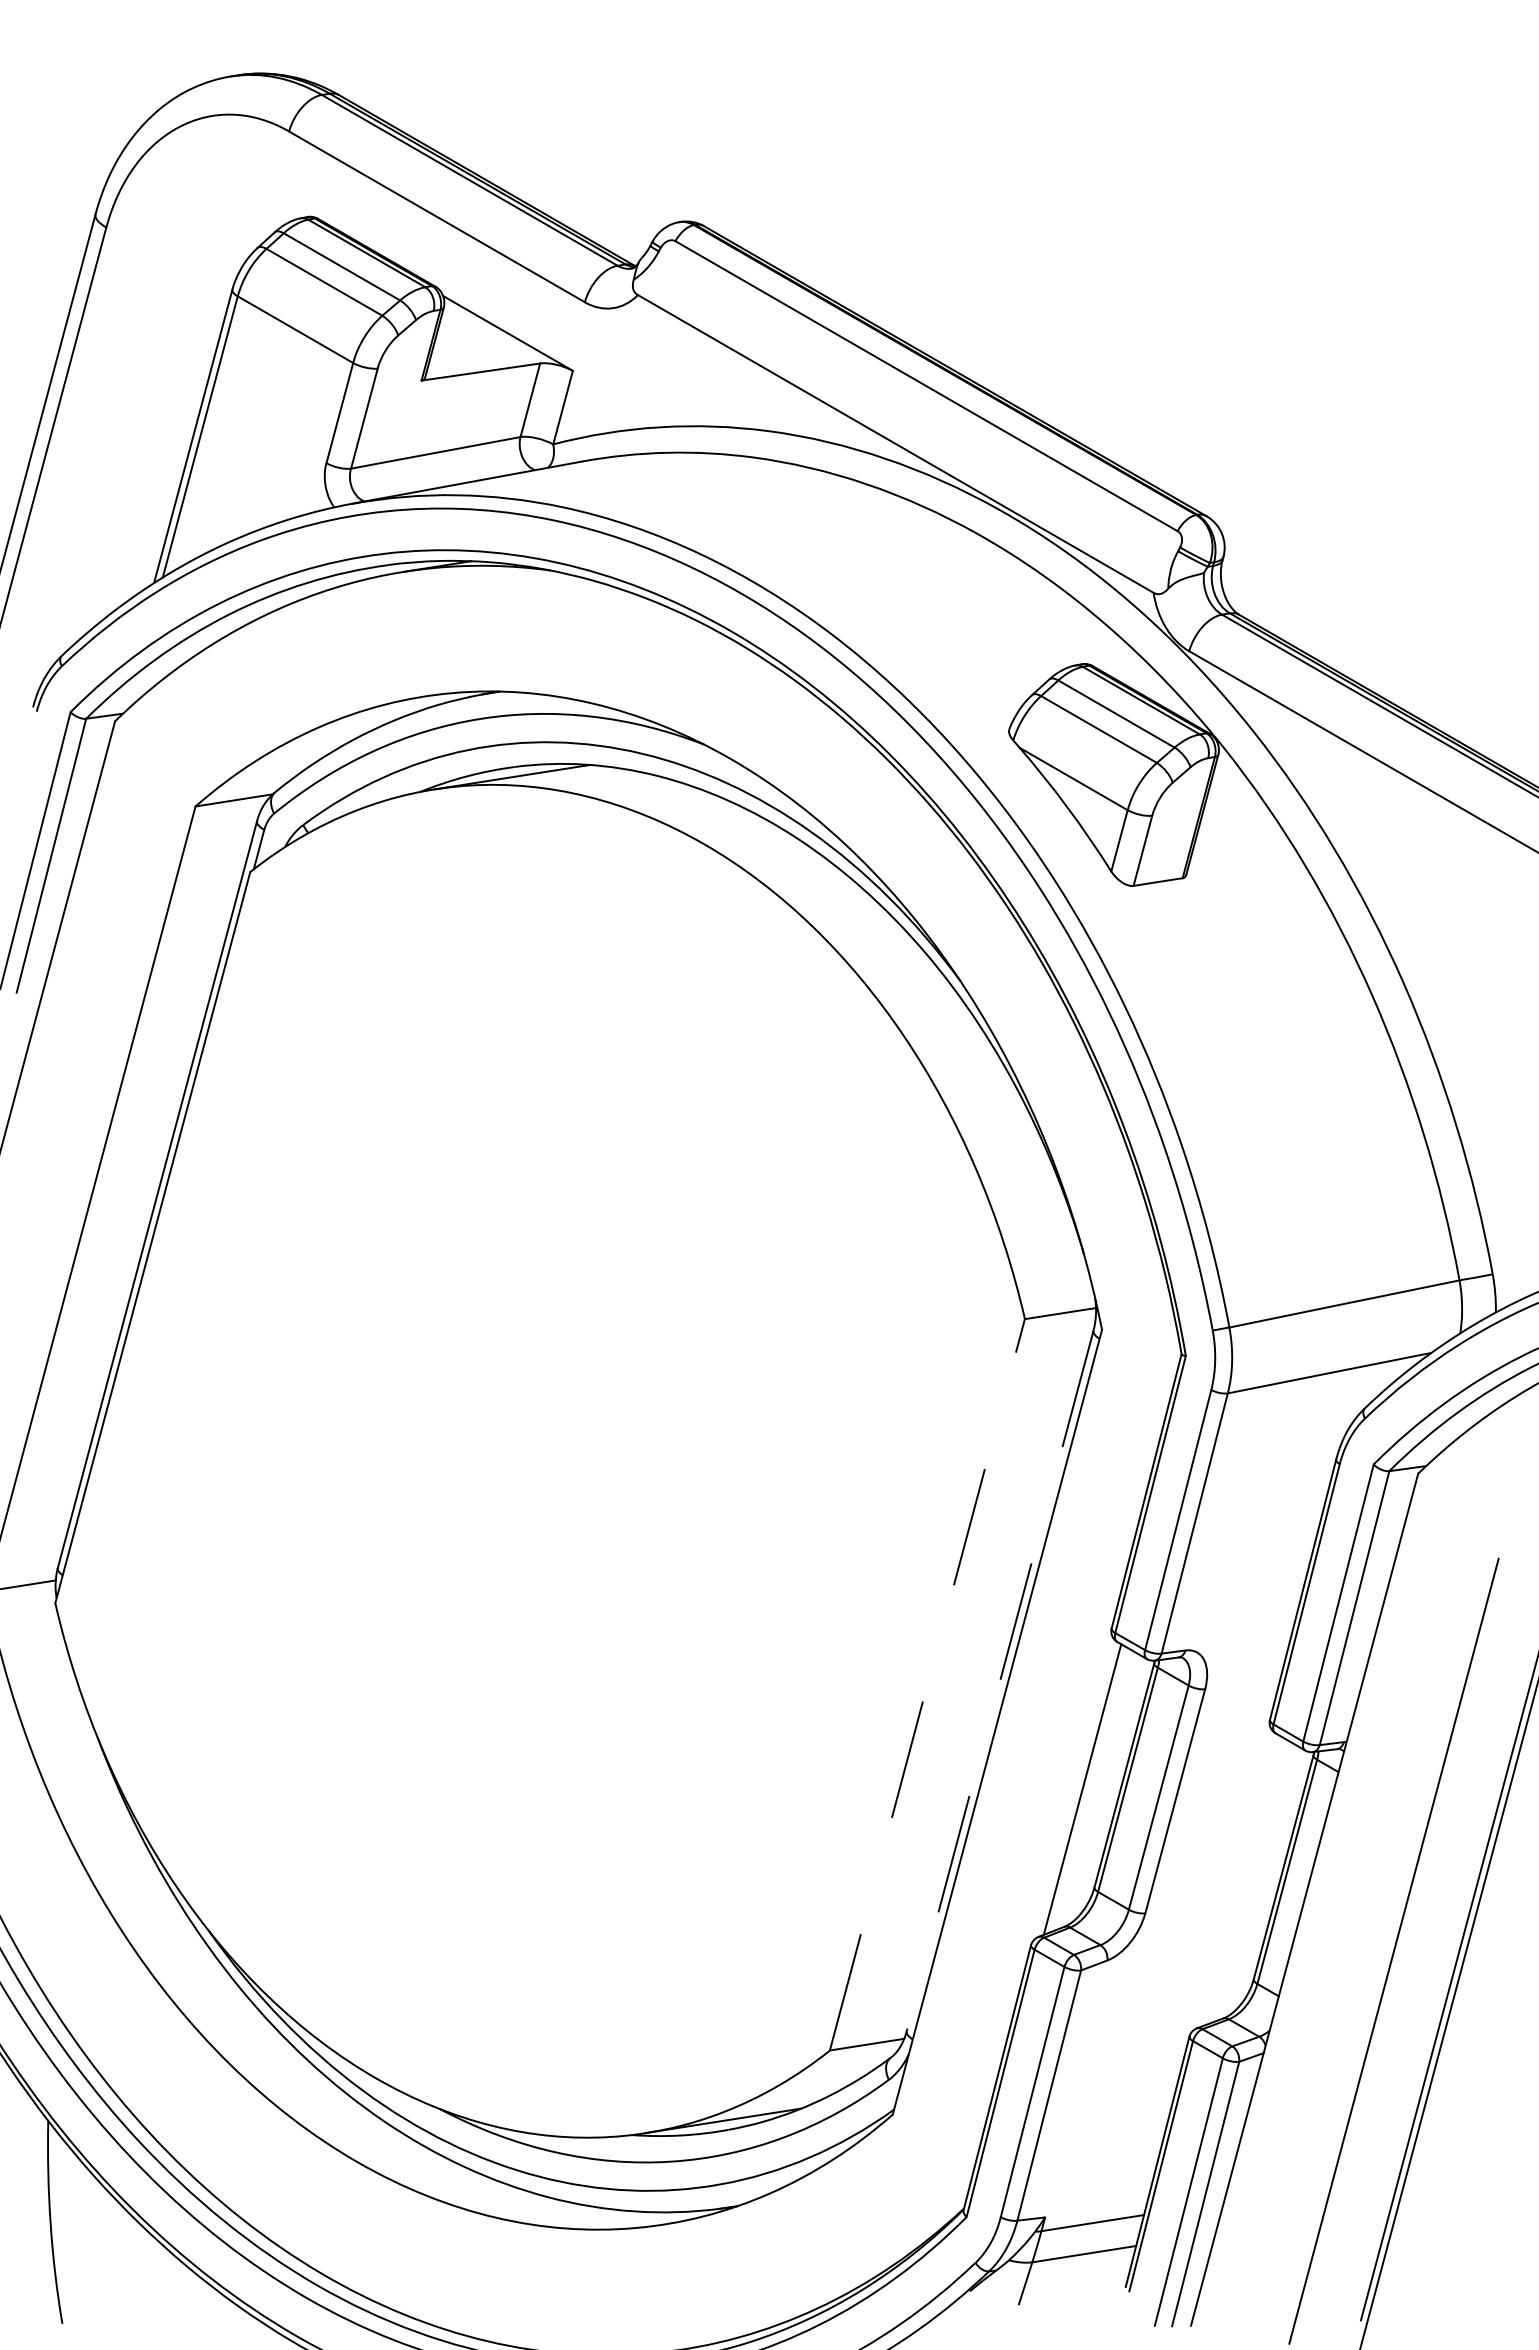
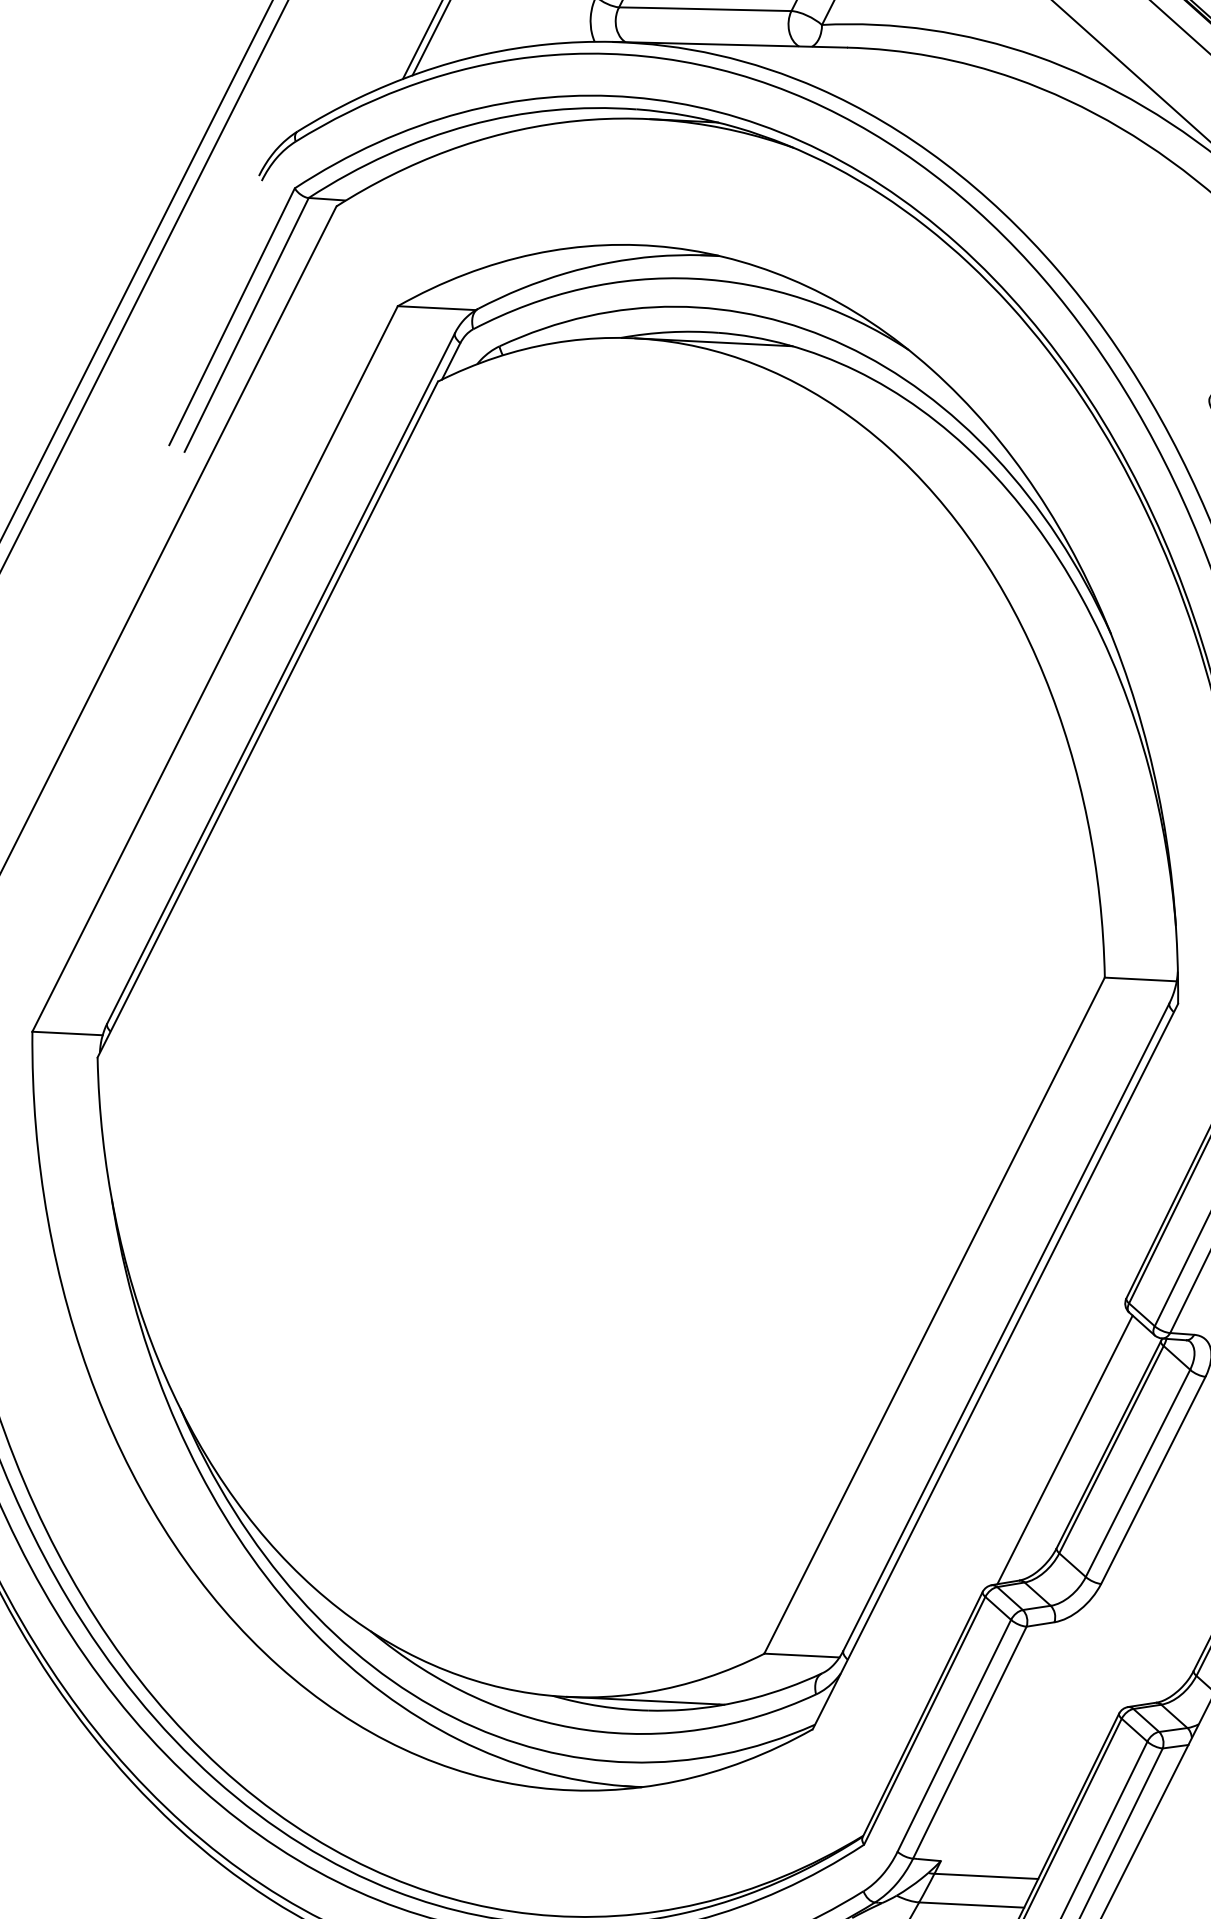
line: (1000, 1681) -> (1006, 1327), dashed -> solid
line: (927, 1684) -> (934, 1315), dashed -> solid

